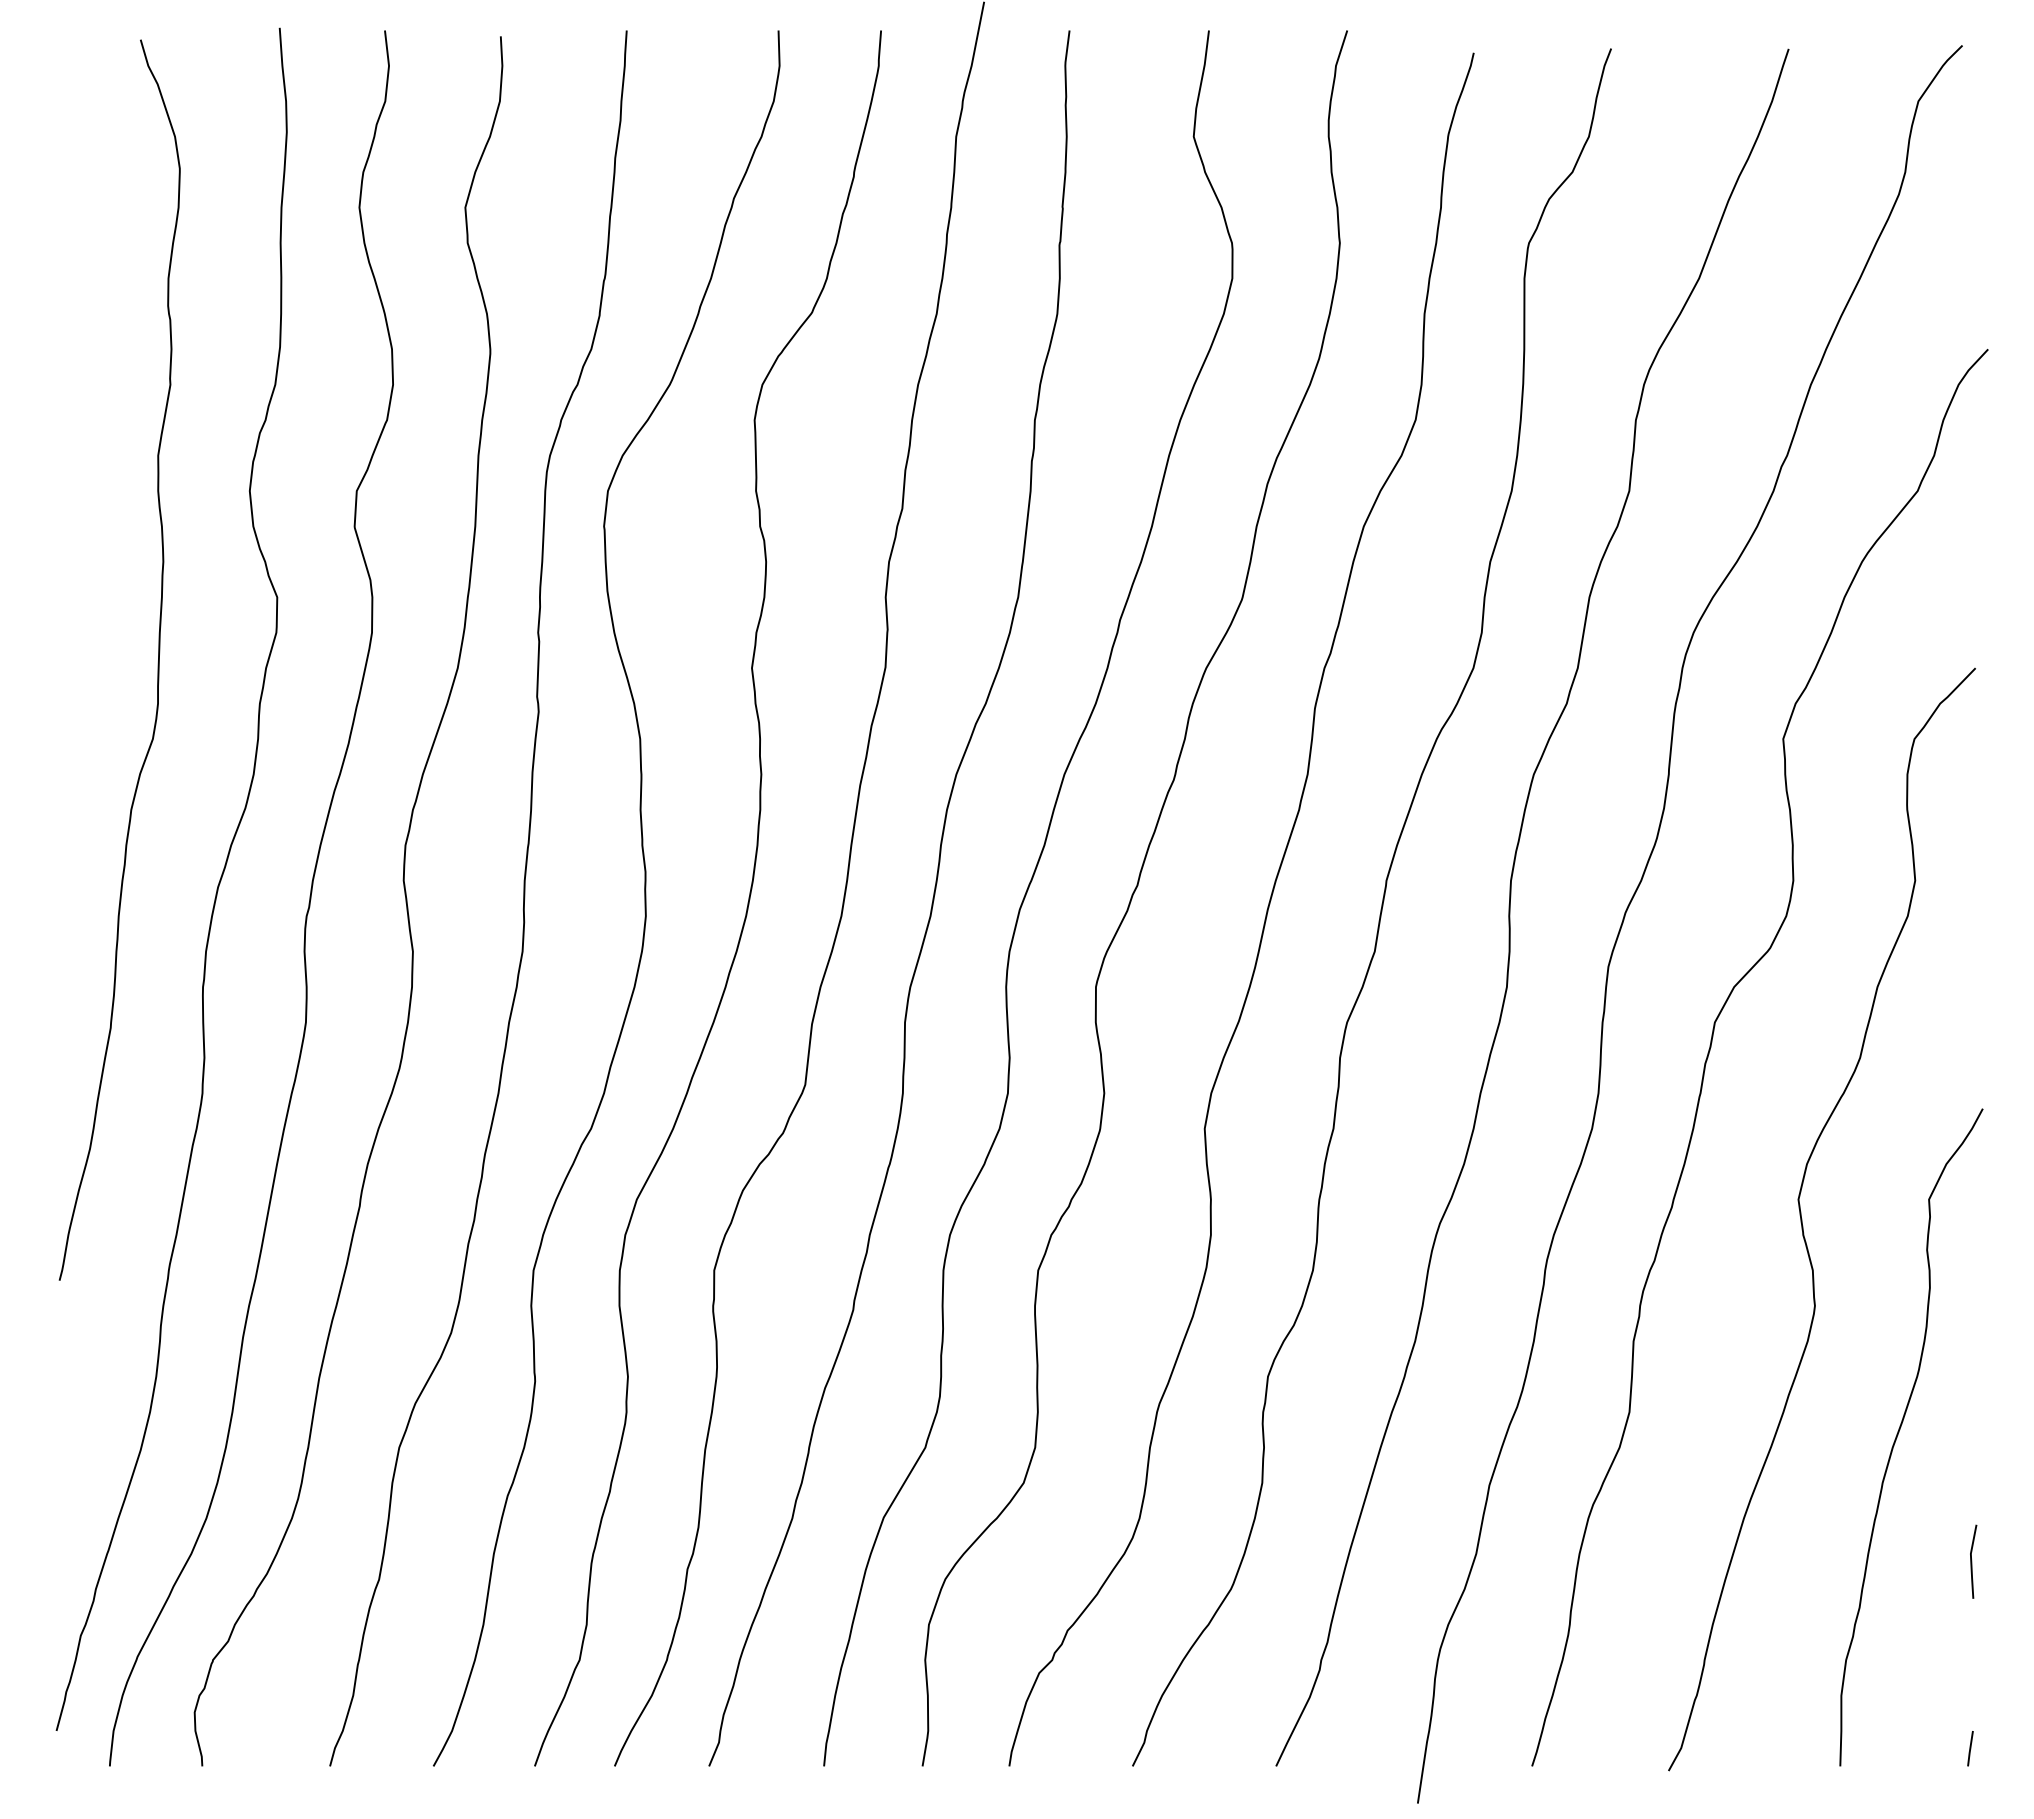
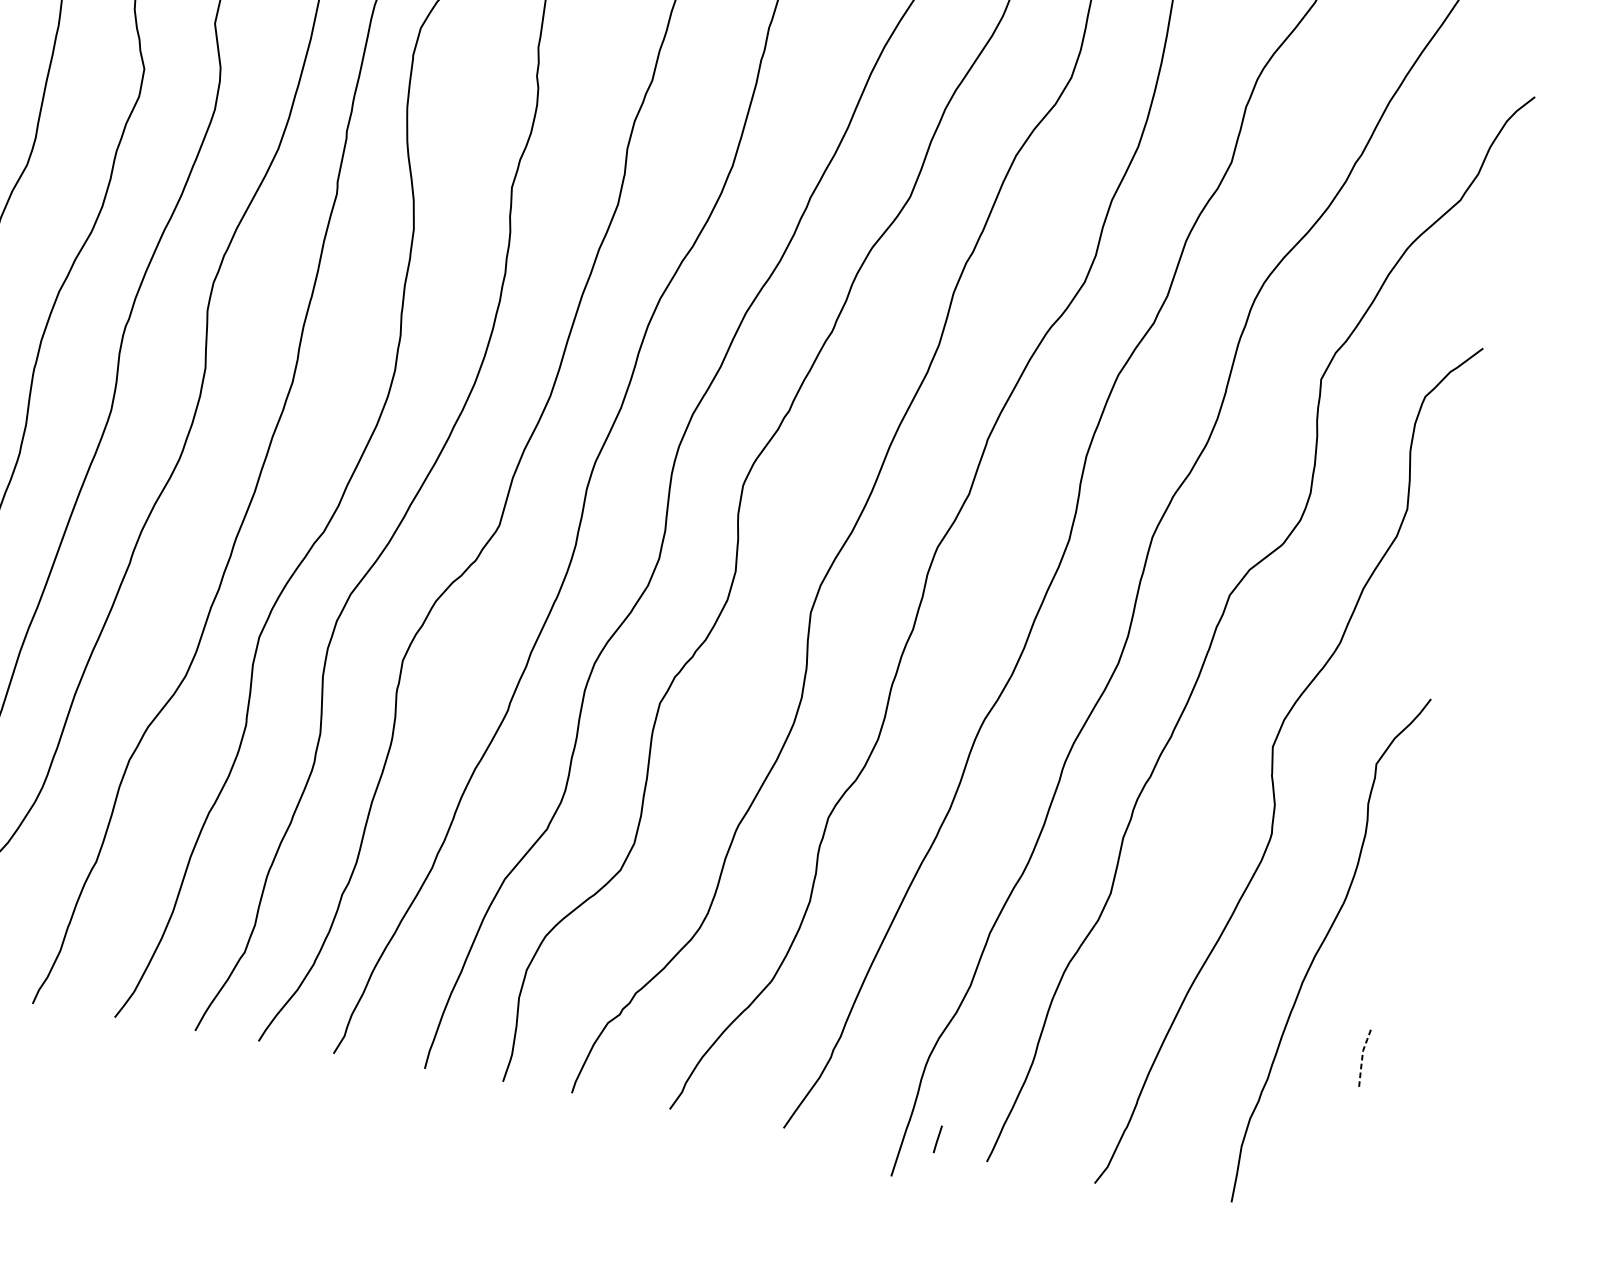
line: (1971, 1561) -> (1362, 1057), solid -> dashed
line: (1970, 1748) -> (937, 1139), moved

